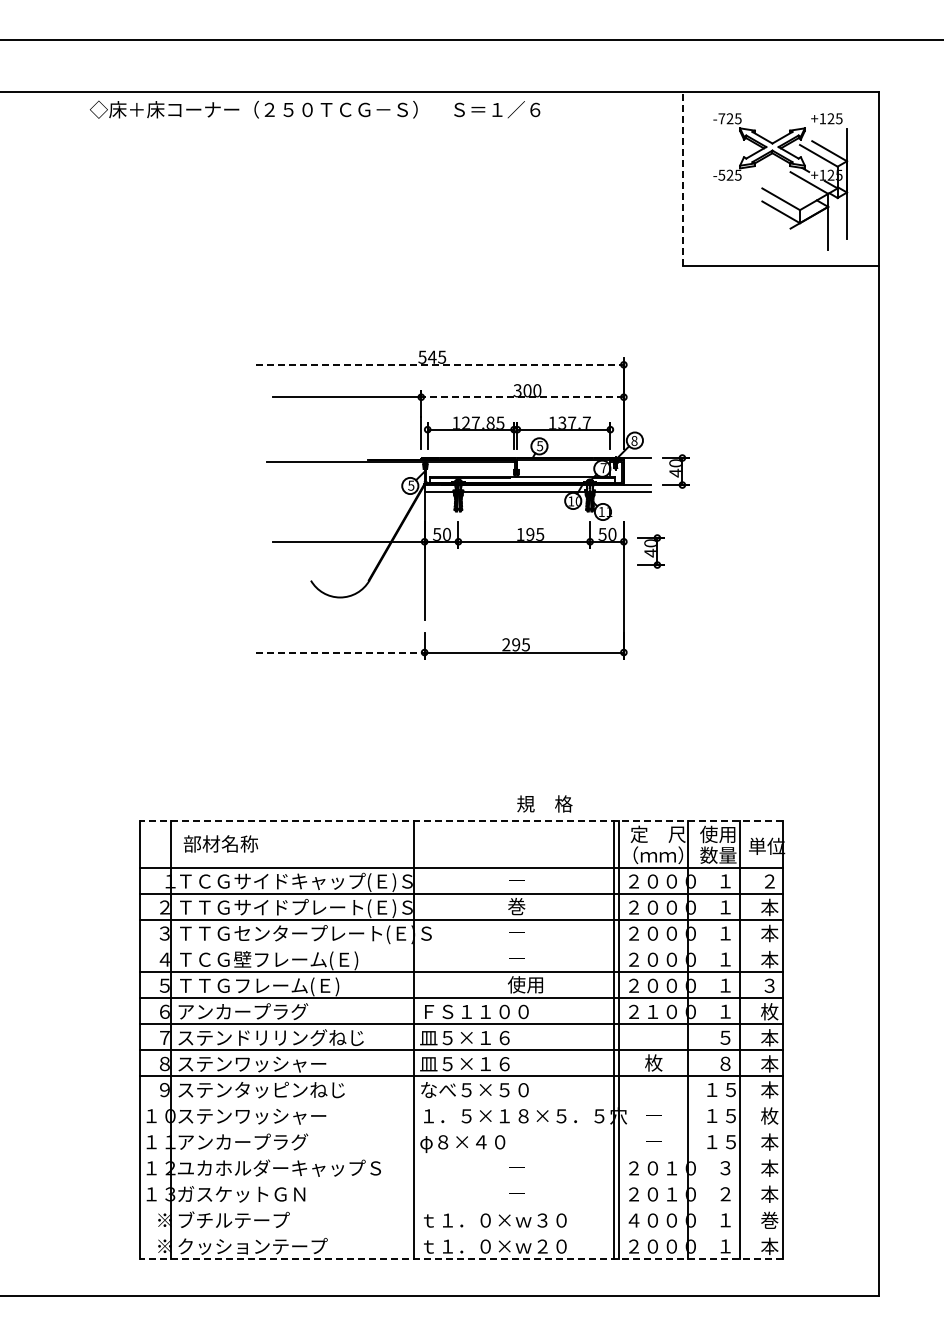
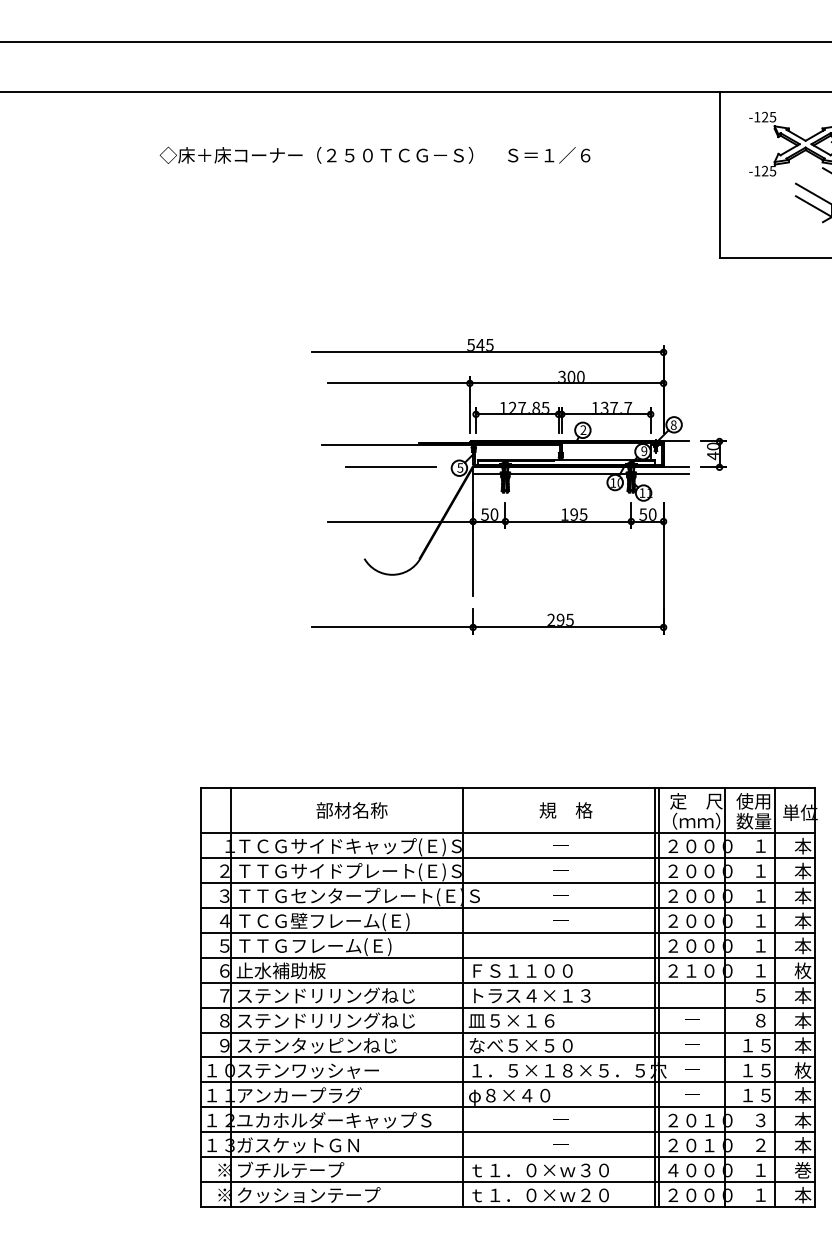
text: (315, 109) -> (375, 155), moved
text: (721, 118) -> (756, 116), -725 -> -125
text: (721, 174) -> (756, 170), -525 -> -125
line: (683, 178) -> (720, 174), dashed -> solid
line: (440, 364) -> (488, 352), dashed -> solid
line: (522, 397) -> (566, 383), dashed -> solid
text: (540, 446) -> (583, 430), 5 -> 2
text: (603, 468) -> (644, 451), 7 -> 9
line: (338, 485) -> (390, 467), added
part: (650, 551) -> (689, 530), removed
line: (340, 652) -> (392, 627), dashed -> solid
text: (544, 803) -> (565, 810), moved
line: (460, 820) -> (507, 788), dashed -> solid
text: (220, 843) -> (351, 810), moved
text: (769, 880) -> (802, 845), ２ -> 本
text: (516, 906) -> (560, 870), 巻 -> ―
line: (460, 945) -> (507, 907), added
text: (524, 984) -> (568, 944), 使用 -> ―
text: (769, 985) -> (802, 945), ３ -> 本
text: (242, 1011) -> (298, 970), アンカープラグ -> 止水補助板
text: (483, 1037) -> (529, 995), 皿５×１６ -> トラス４×１３
text: (653, 1062) -> (691, 1019), 枚 -> ―
text: (299, 1063) -> (353, 1020), ステンワッシャー -> ステンドリリングねじ
line: (460, 1102) -> (507, 1057), added
line: (460, 1128) -> (507, 1082), added
line: (460, 1154) -> (507, 1107), added
line: (460, 1180) -> (507, 1132), added
line: (460, 1206) -> (507, 1157), added
line: (460, 1232) -> (507, 1181), added
line: (460, 1258) -> (507, 1206), dashed -> solid

